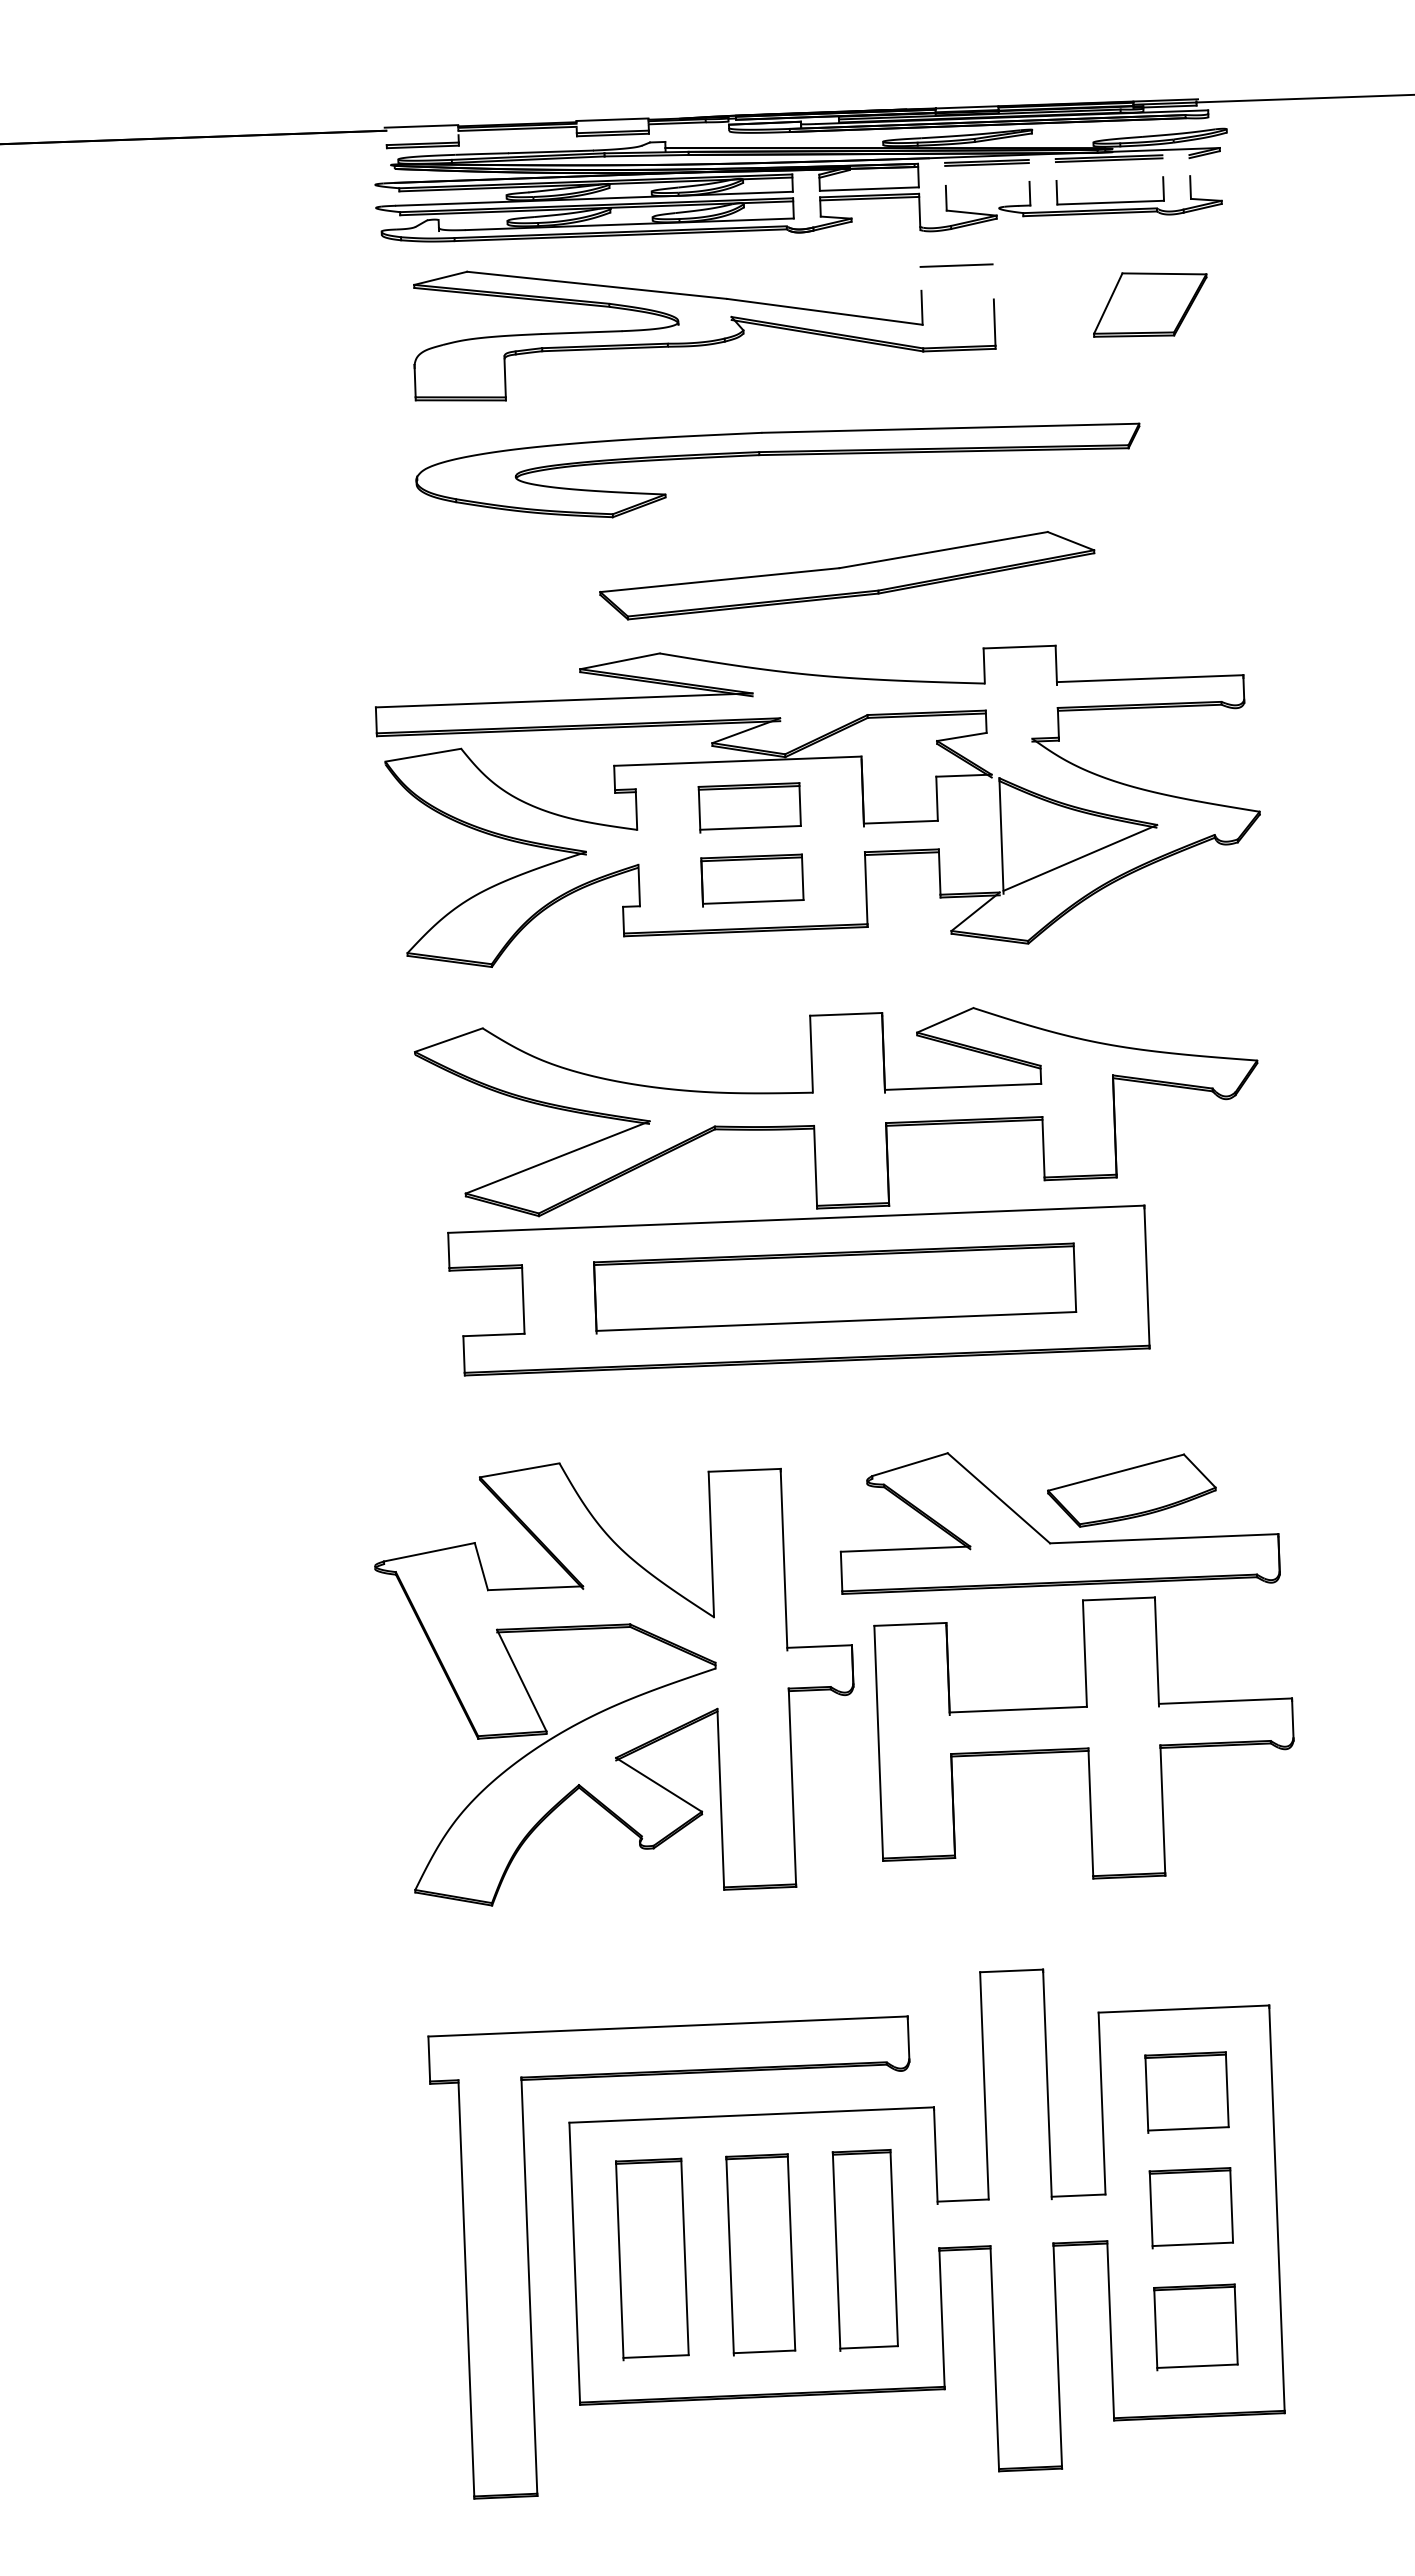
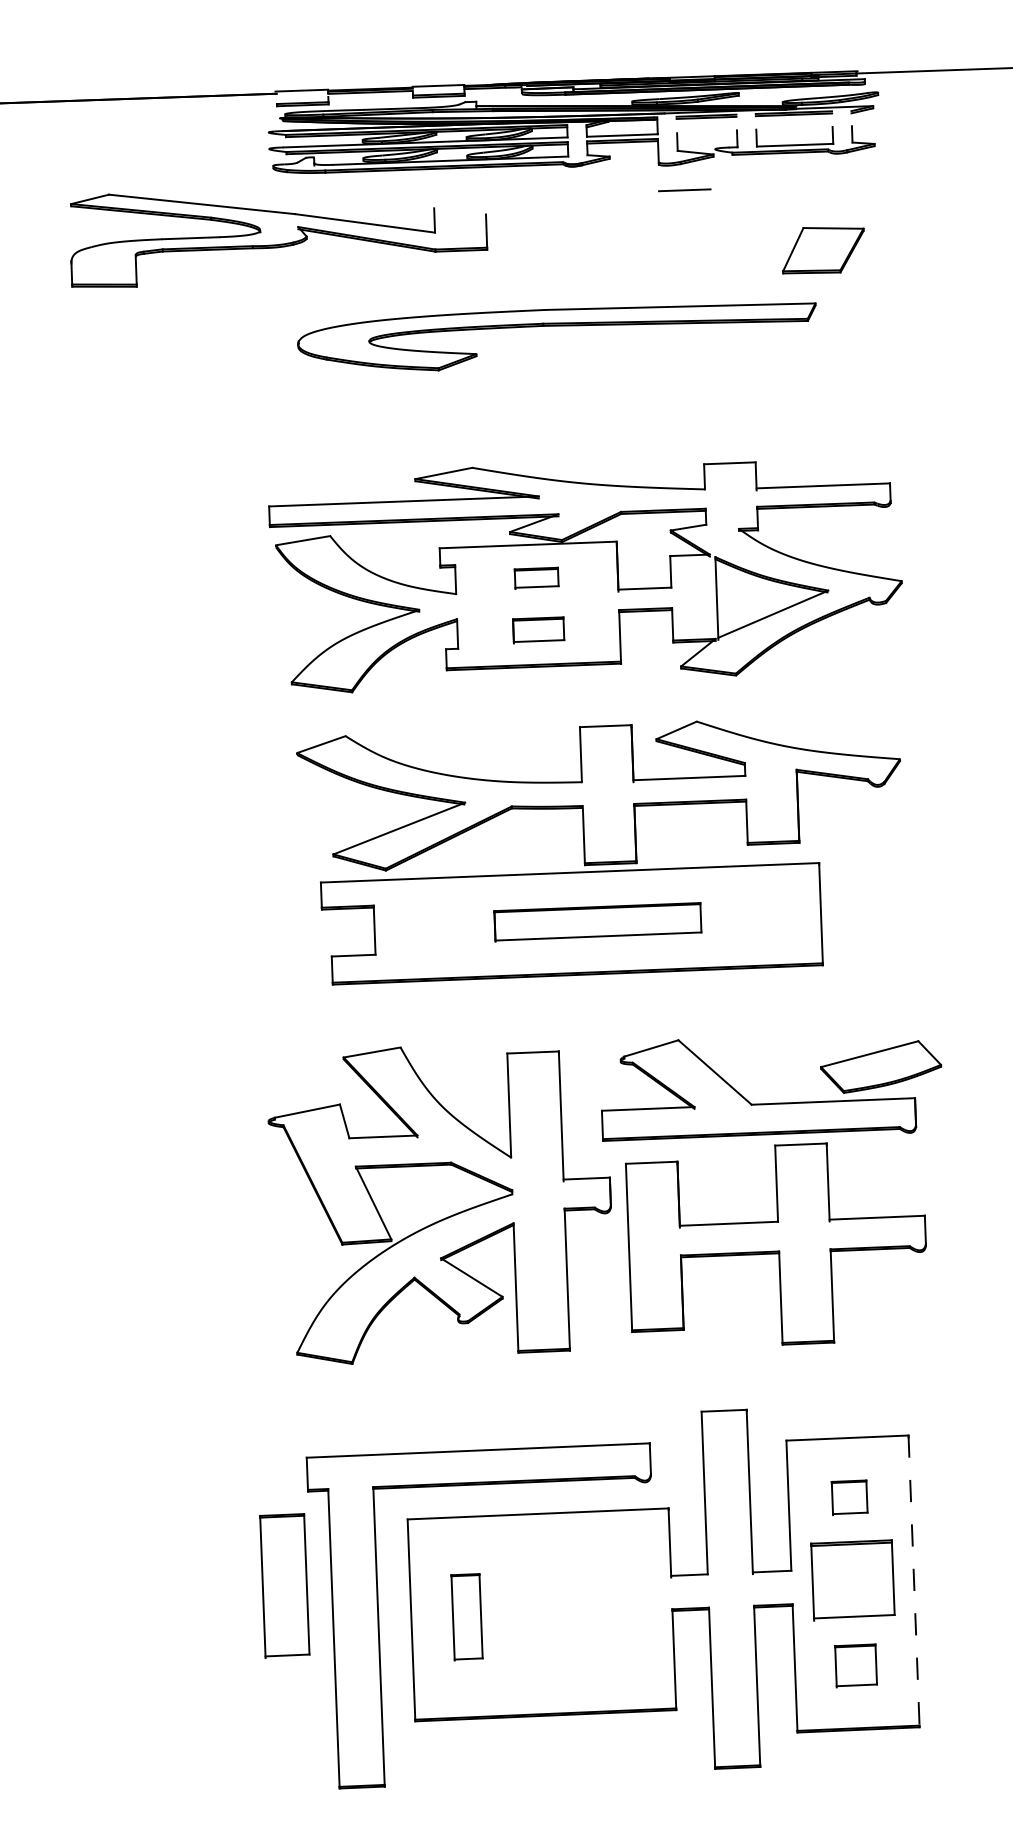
part: (1150, 304) -> (823, 250), moved
part: (704, 335) -> (278, 240), moved
part: (847, 575) -> (606, 412), removed
part: (749, 807) -> (536, 578), size x0.6
part: (752, 880) -> (538, 630), size x0.7
part: (835, 1288) -> (598, 922), size x0.6
part: (1131, 1490) -> (880, 1066), moved
part: (1186, 2092) -> (849, 1497), size x0.6
part: (1190, 2208) -> (852, 1580), size x1.4
line: (1276, 2209) -> (913, 1581), solid -> dashed
part: (864, 2250) -> (618, 1610), removed
part: (760, 2254) -> (284, 1585), moved
part: (652, 2259) -> (467, 1617), size x0.6
part: (1195, 2327) -> (855, 1665), size x0.7

